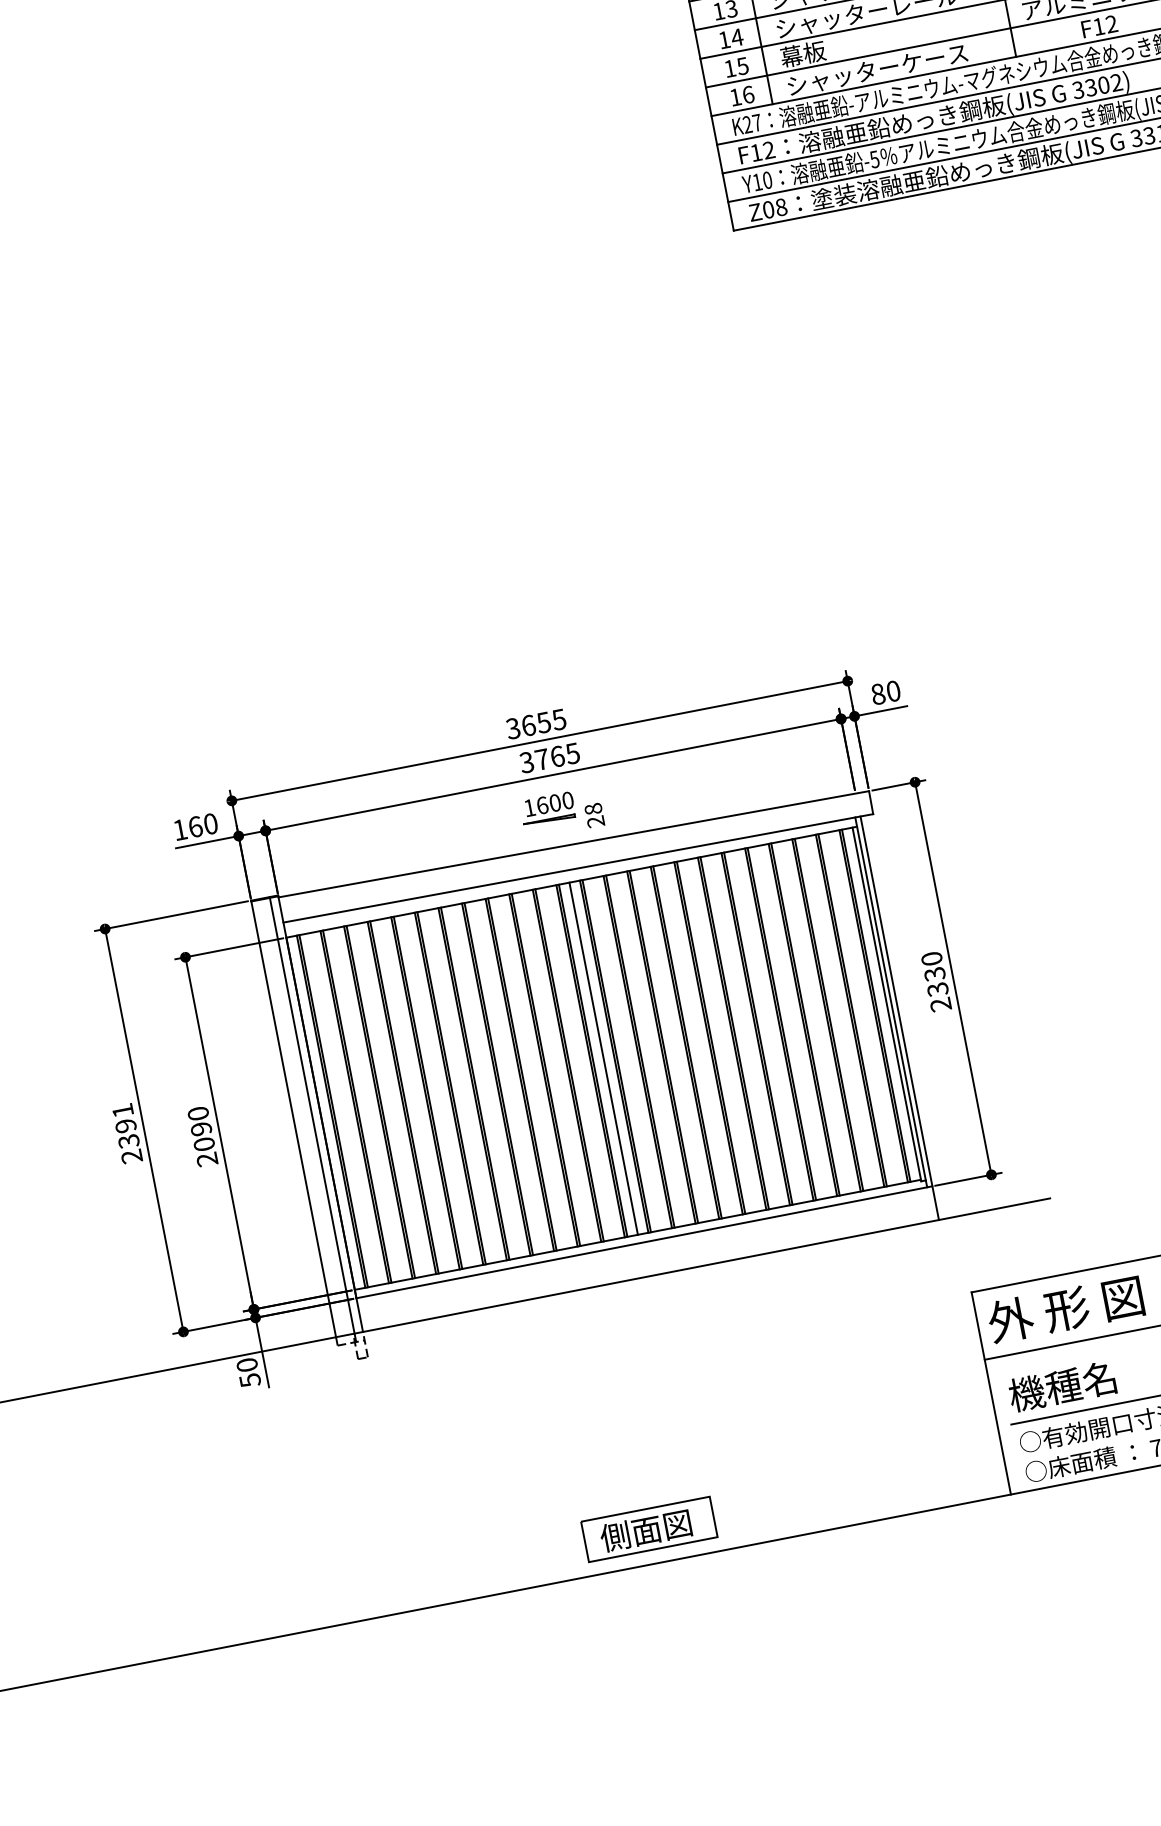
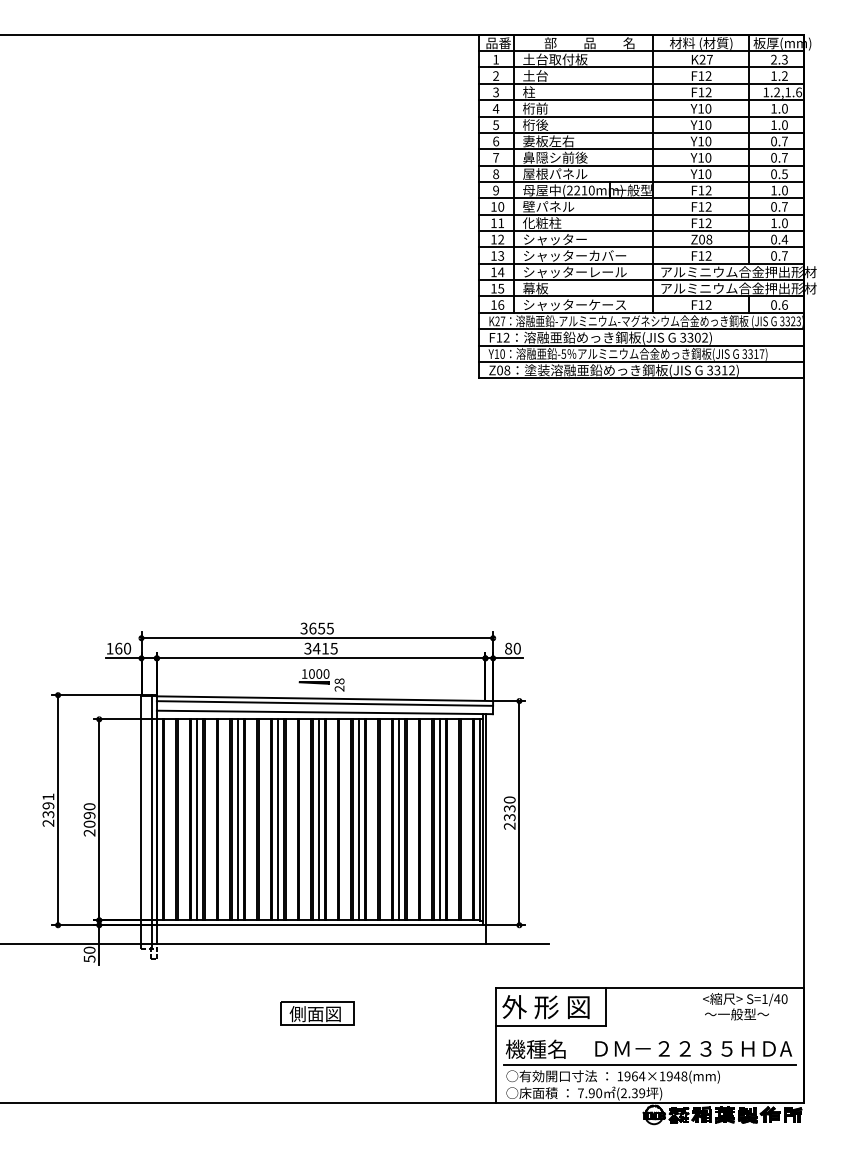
text: (548, 757) -> (320, 648), 3765 -> 3415
text: (541, 804) -> (311, 673), 1600 -> 1000
line: (574, 852) -> (324, 703), added
line: (815, 1016) -> (439, 819), added
line: (745, 1030) -> (399, 819), added
line: (673, 1044) -> (358, 819), added
line: (533, 1071) -> (278, 819), added
line: (461, 1085) -> (237, 819), added
line: (391, 1099) -> (197, 819), added
part: (649, 1528) -> (317, 1013), moved

